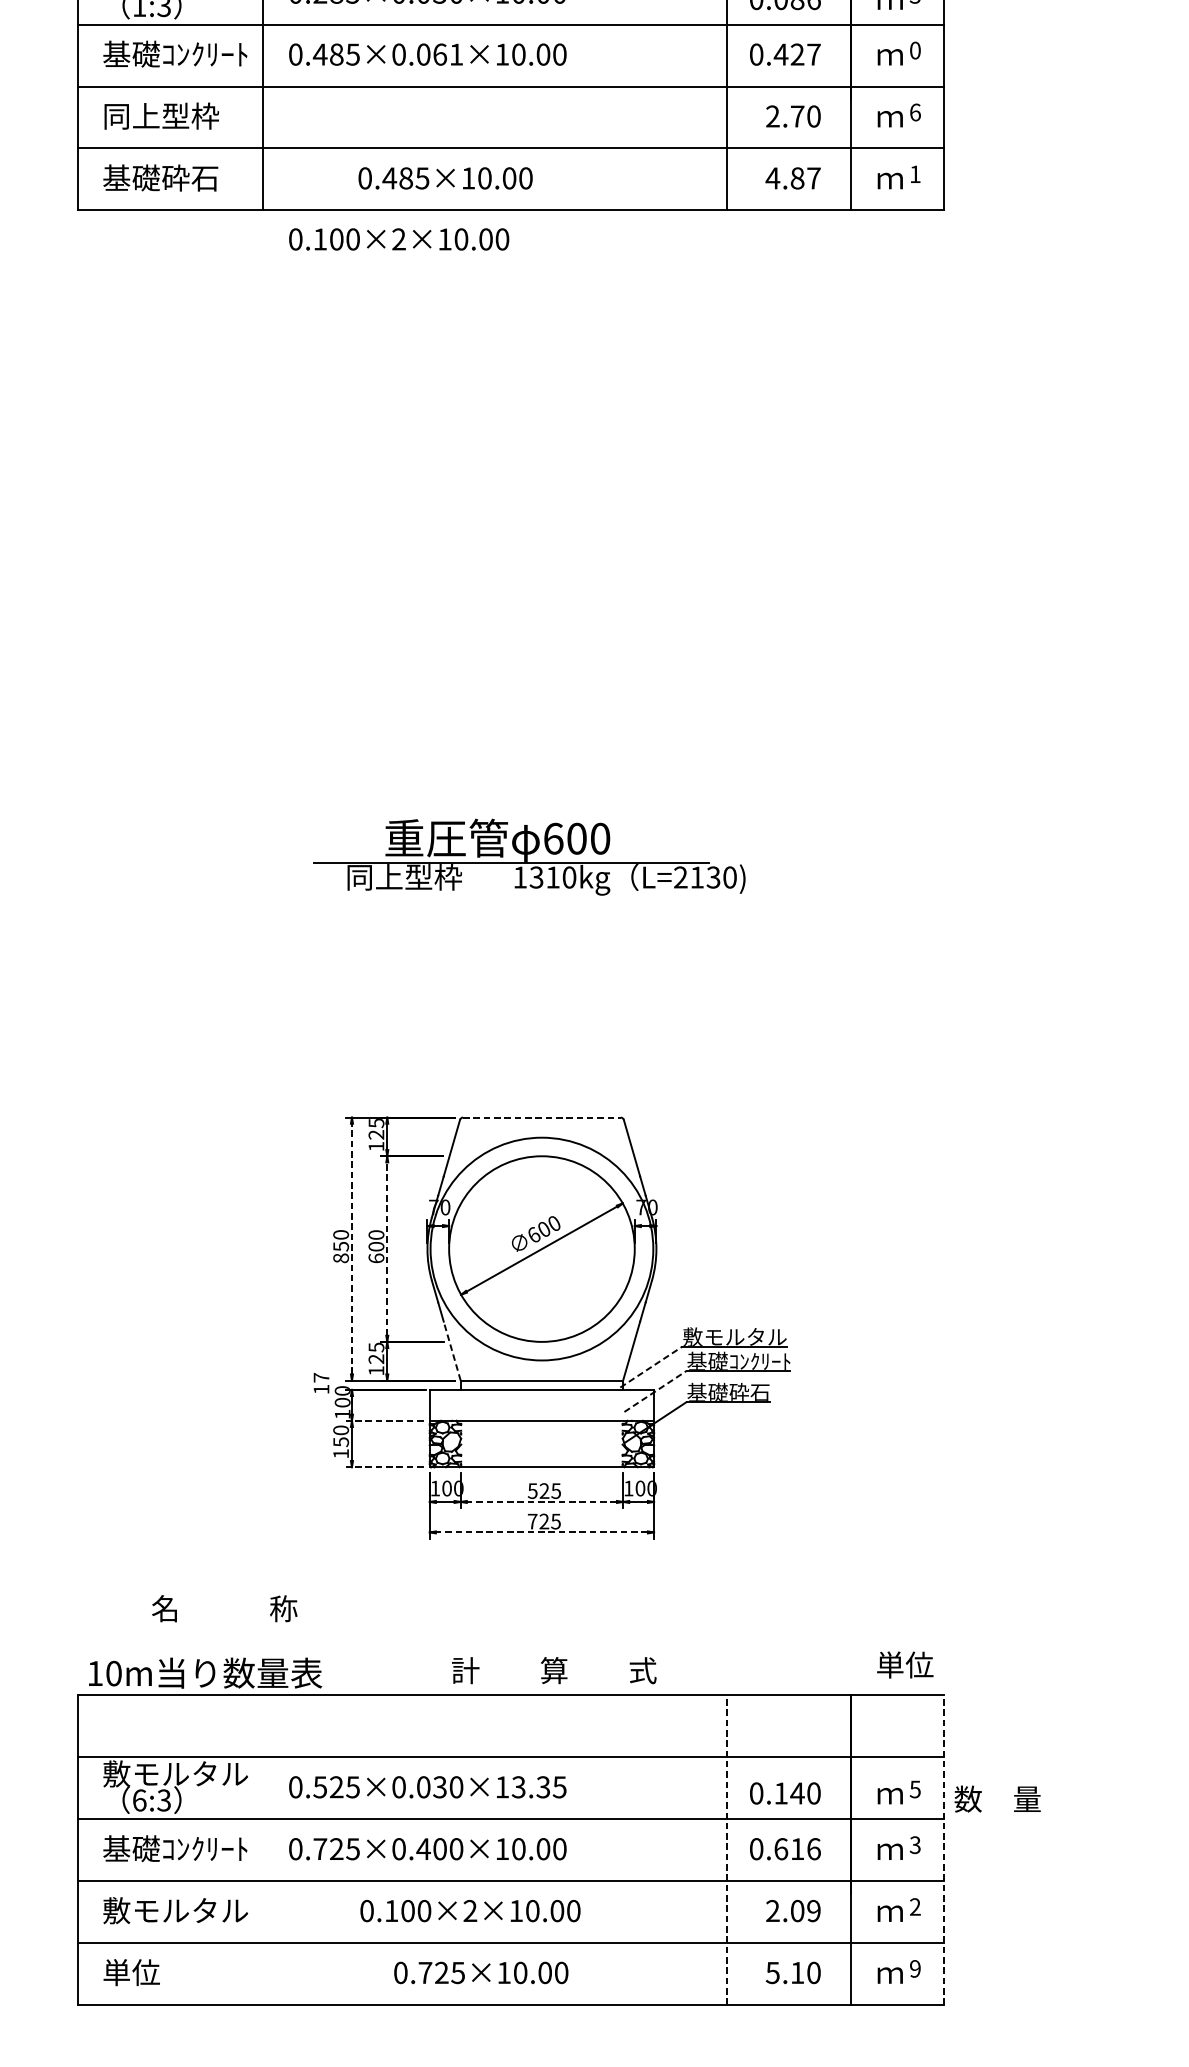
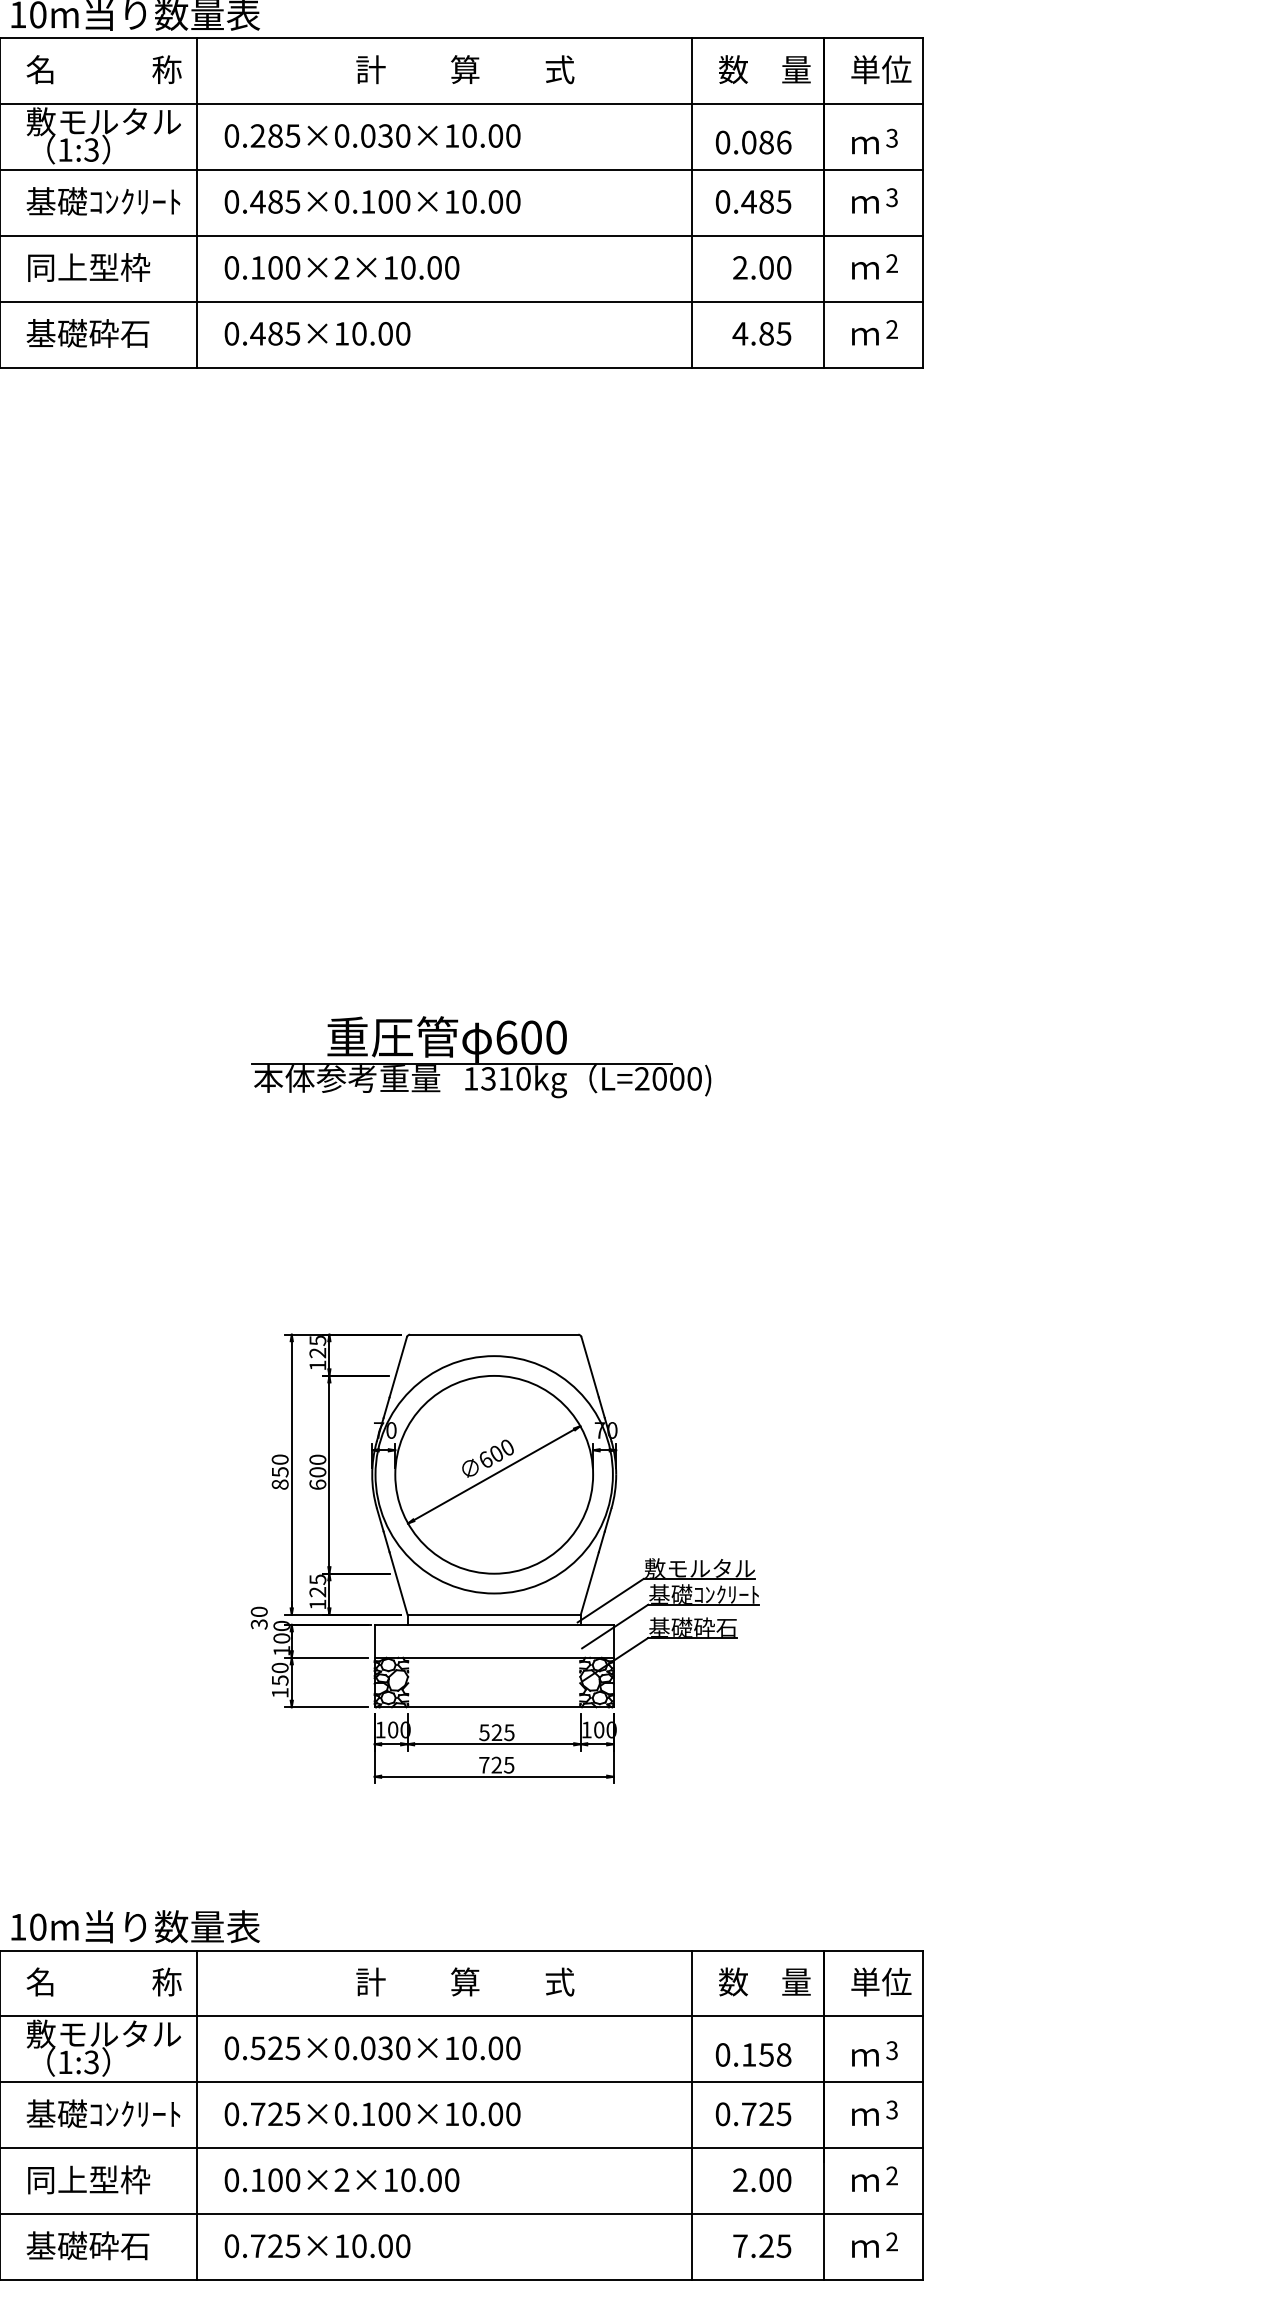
text: (914, 50) -> (891, 197), 0 -> 3
text: (439, 54) -> (385, 201), 0.485×0.061×10.00 -> 0.485×0.100×10.00
text: (805, 54) -> (775, 201), 0.427 -> 0.485
text: (915, 112) -> (892, 263), 6 -> 2
text: (797, 116) -> (766, 267), 2.70 -> 2.00
text: (914, 174) -> (891, 329), 1 -> 2
text: (445, 178) -> (317, 333), moved
text: (813, 178) -> (783, 333), 4.87 -> 4.85
text: (398, 239) -> (341, 267), moved
text: (404, 877) -> (347, 1078), 同上型枠 -> 本体参考重量
text: (705, 877) -> (668, 1078), L=2130) -> L=2000)
line: (542, 1117) -> (494, 1334), dashed -> solid
line: (351, 1248) -> (291, 1474), dashed -> solid
line: (387, 1248) -> (329, 1474), dashed -> solid
line: (452, 1351) -> (398, 1583), dashed -> solid
line: (651, 1367) -> (610, 1600), dashed -> solid
text: (320, 1382) -> (258, 1617), 17 -> 30
line: (655, 1391) -> (615, 1626), dashed -> solid
line: (384, 1420) -> (326, 1657), dashed -> solid
line: (384, 1467) -> (326, 1707), dashed -> solid
line: (542, 1502) -> (494, 1744), dashed -> solid
line: (542, 1532) -> (494, 1776), dashed -> solid
text: (224, 1608) -> (103, 1981), moved
text: (905, 1664) -> (881, 1981), moved
text: (554, 1670) -> (465, 1981), moved
text: (539, 1787) -> (491, 2048), 0.525×0.030×13.35 -> 0.525×0.030×10.00
text: (914, 1789) -> (891, 2050), 5 -> 3
text: (804, 1793) -> (774, 2054), 0.140 -> 0.158
text: (997, 1798) -> (764, 1981), moved
text: (139, 1800) -> (65, 2062), 6:3 -> 1:3
text: (423, 1848) -> (367, 2113), 0.725×0.400×10.00 -> 0.725×0.100×10.00
text: (797, 1849) -> (766, 2114), 0.616 -> 0.725
line: (263, 1850) -> (197, 2115), added
line: (727, 1850) -> (691, 2115), dashed -> solid
line: (943, 1850) -> (922, 2115), dashed -> solid
text: (175, 1910) -> (103, 2179), 敷モルタル -> 同上型枠
text: (469, 1911) -> (341, 2180), moved
text: (813, 1911) -> (783, 2180), 2.09 -> 2.00
text: (914, 1968) -> (891, 2241), 9 -> 2
text: (160, 1972) -> (87, 2245), 単位 -> 基礎砕石
text: (481, 1973) -> (317, 2246), moved
text: (792, 1973) -> (761, 2246), 5.10 -> 7.25

